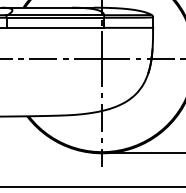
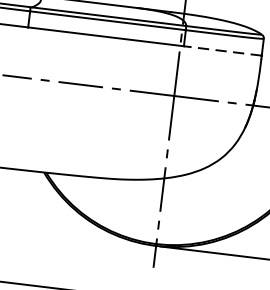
line: (128, 27) -> (222, 50), solid -> dashed

